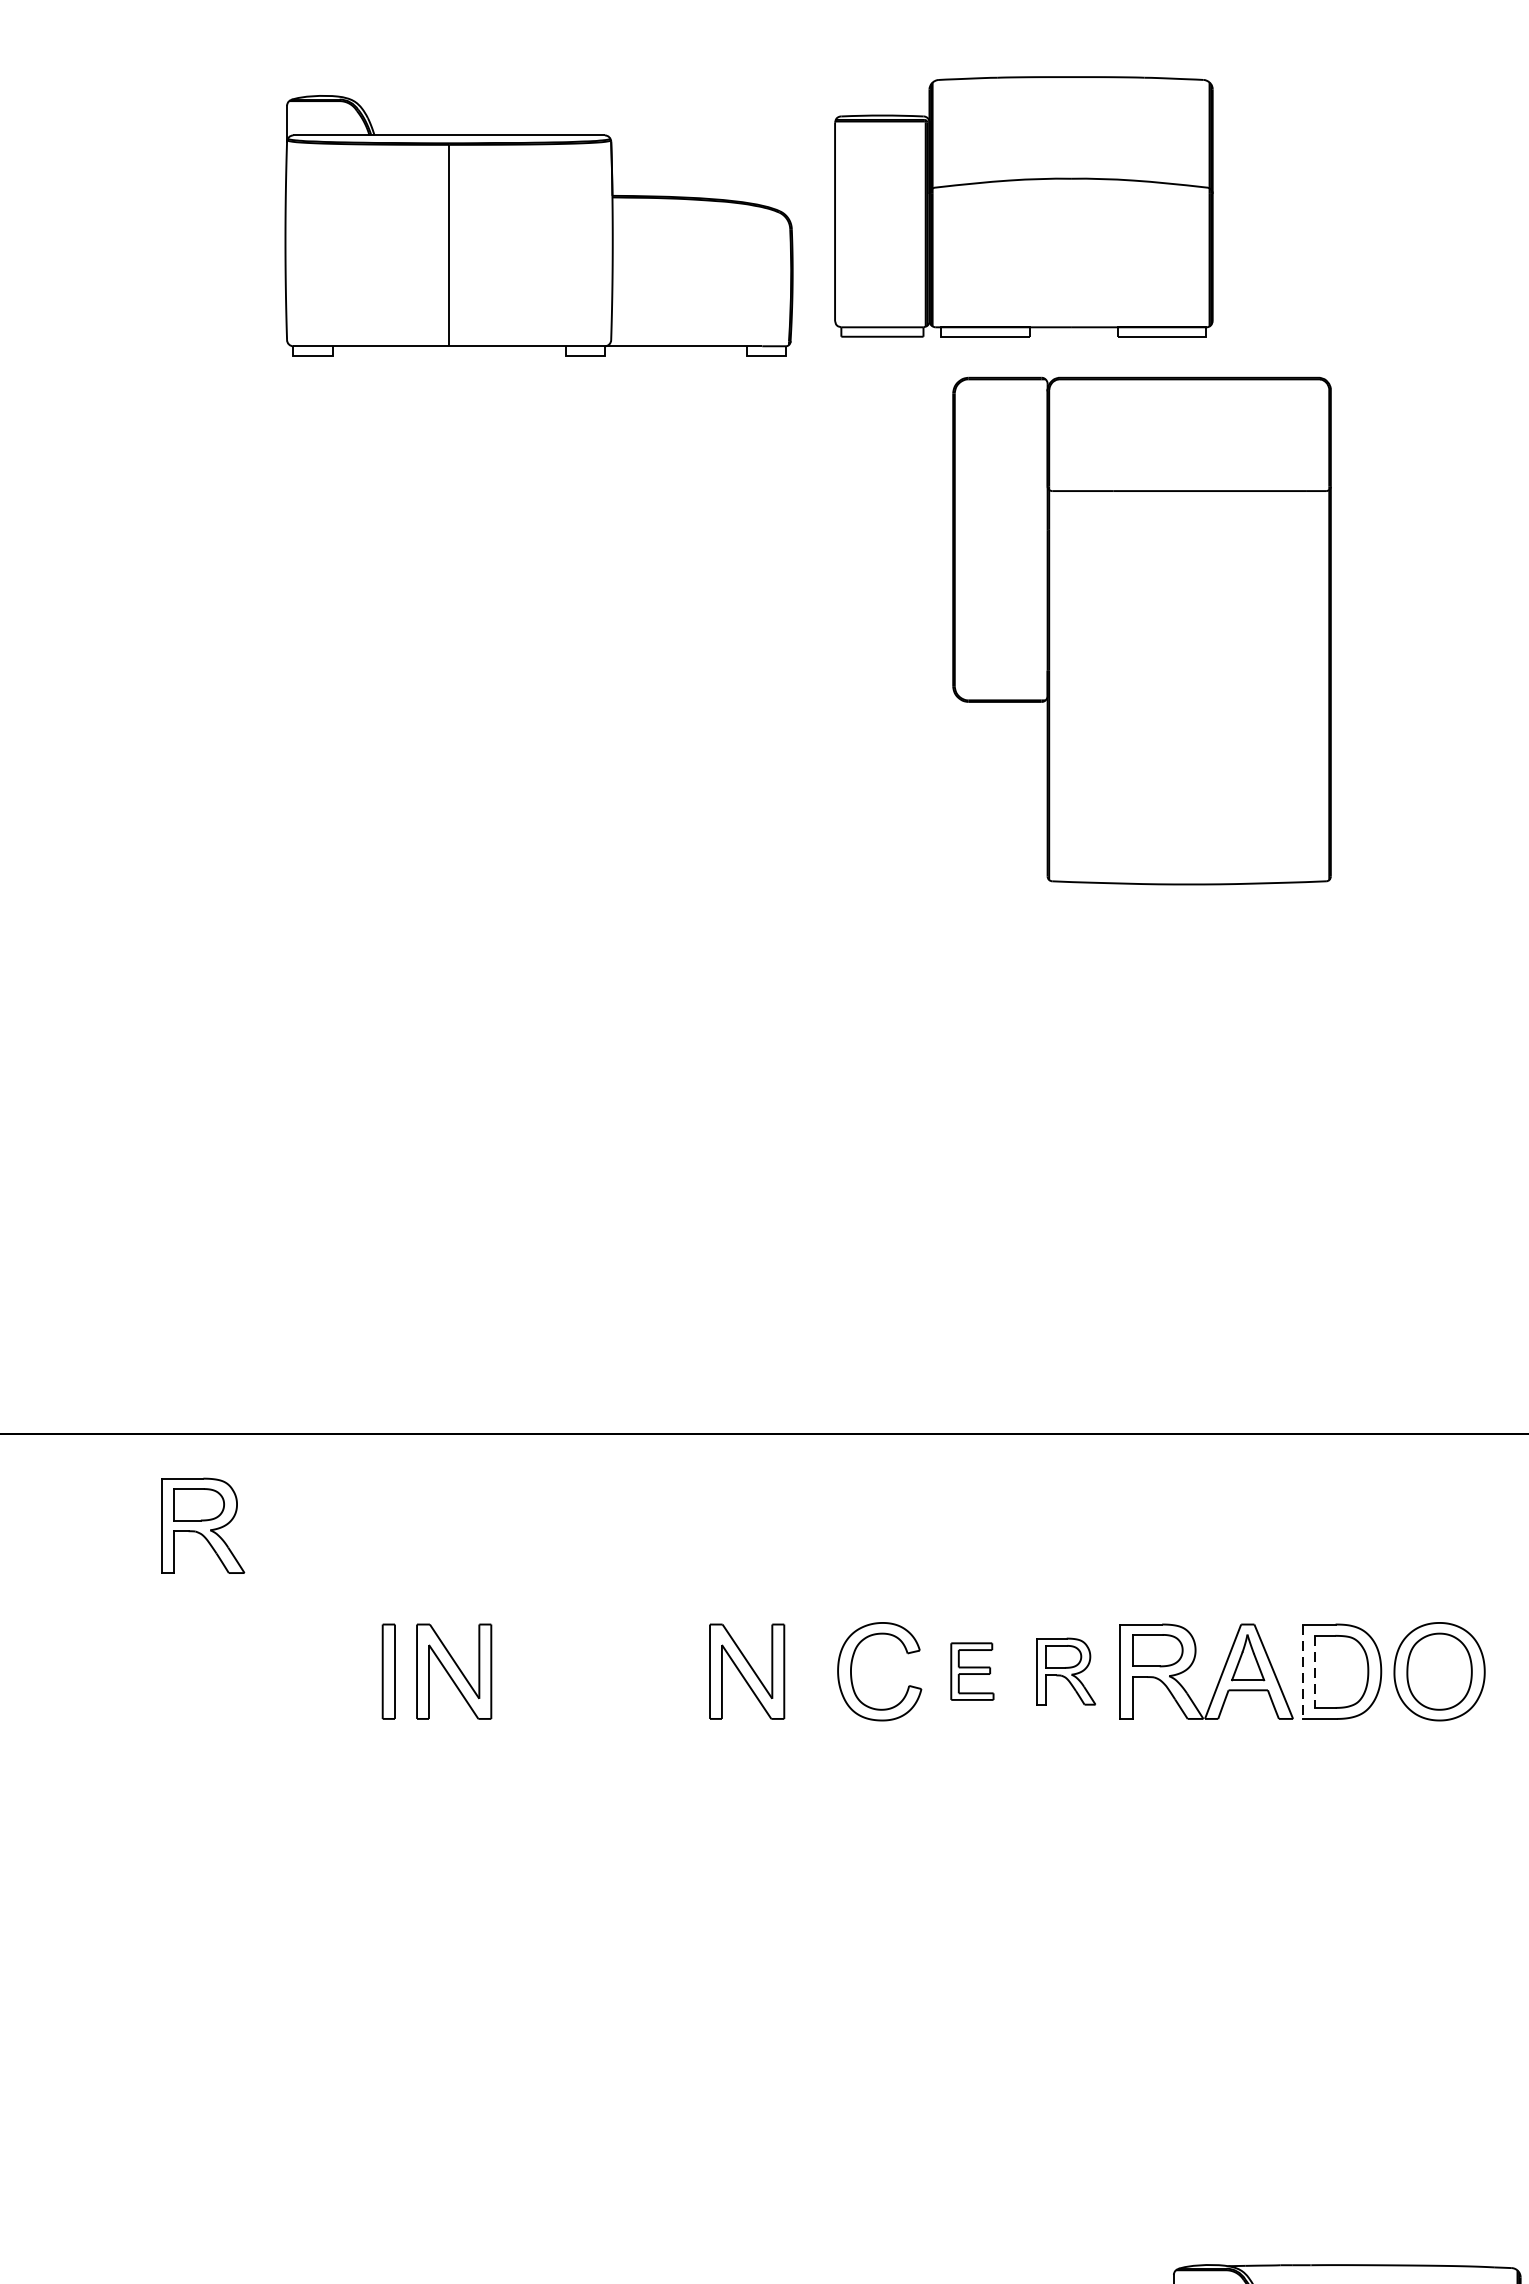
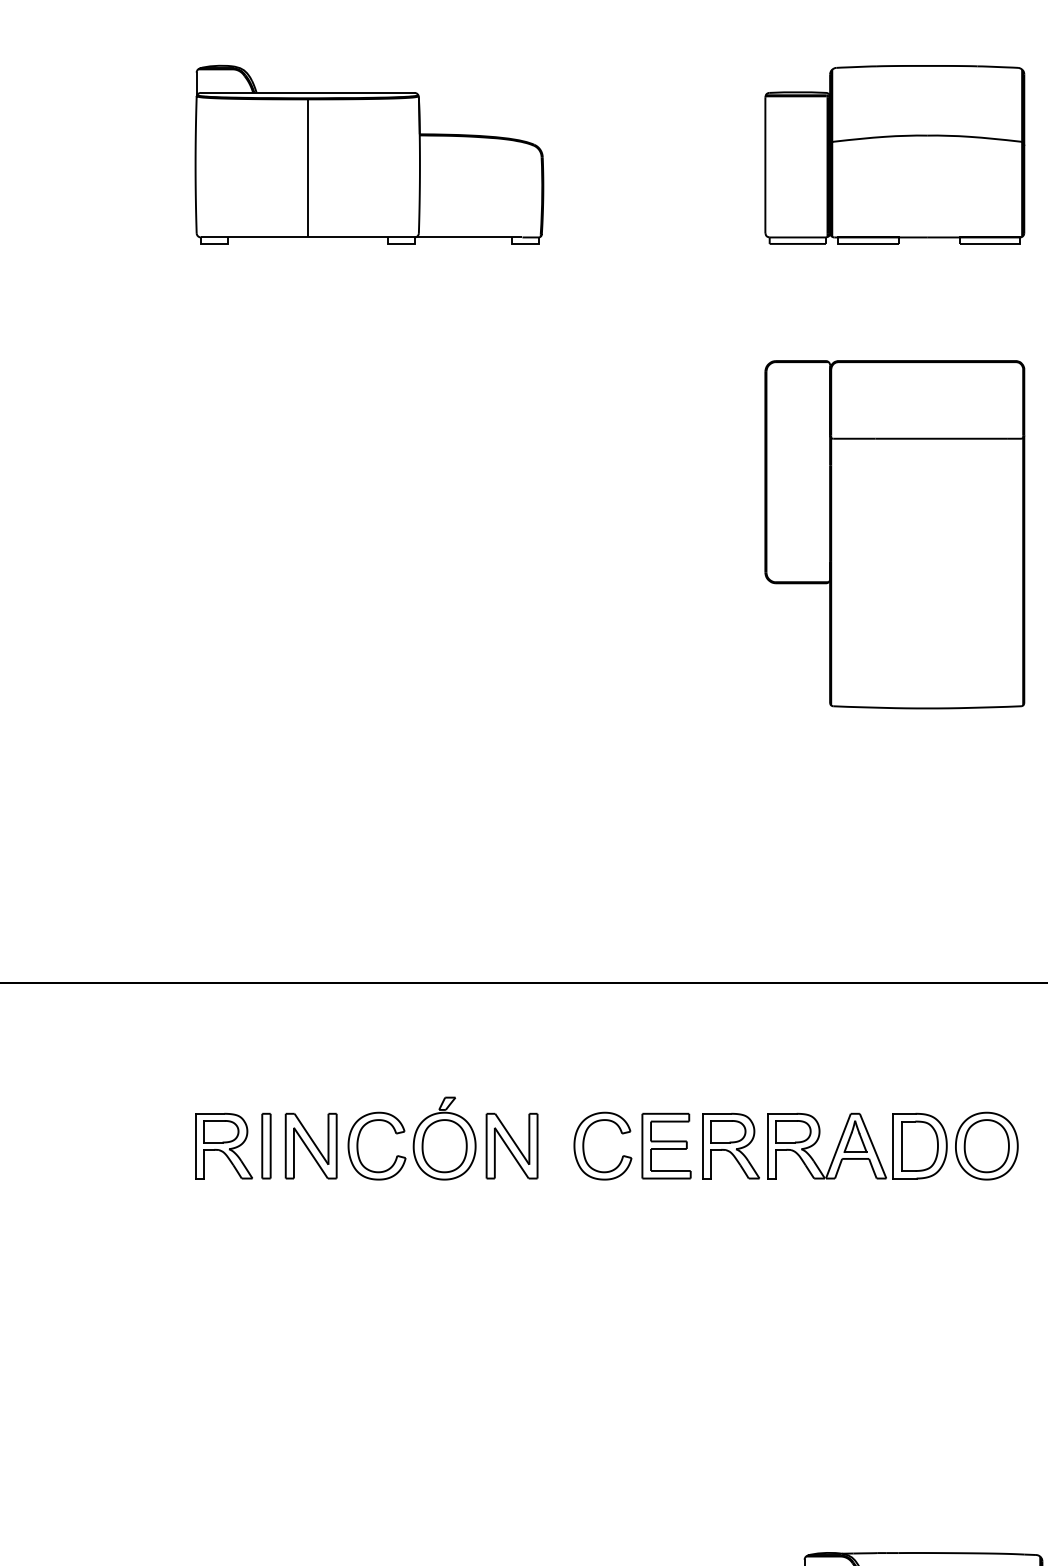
part: (1023, 206) -> (894, 154), moved
part: (1141, 630) -> (894, 534), moved
part: (202, 1524) -> (223, 1145), moved
part: (600, 1660) -> (411, 1138), added
part: (972, 1670) -> (666, 1145), size x1.67
part: (1065, 1670) -> (730, 1145), size x1.43
line: (1303, 1672) -> (893, 1146), dashed -> solid
line: (1315, 1672) -> (901, 1146), dashed -> solid

